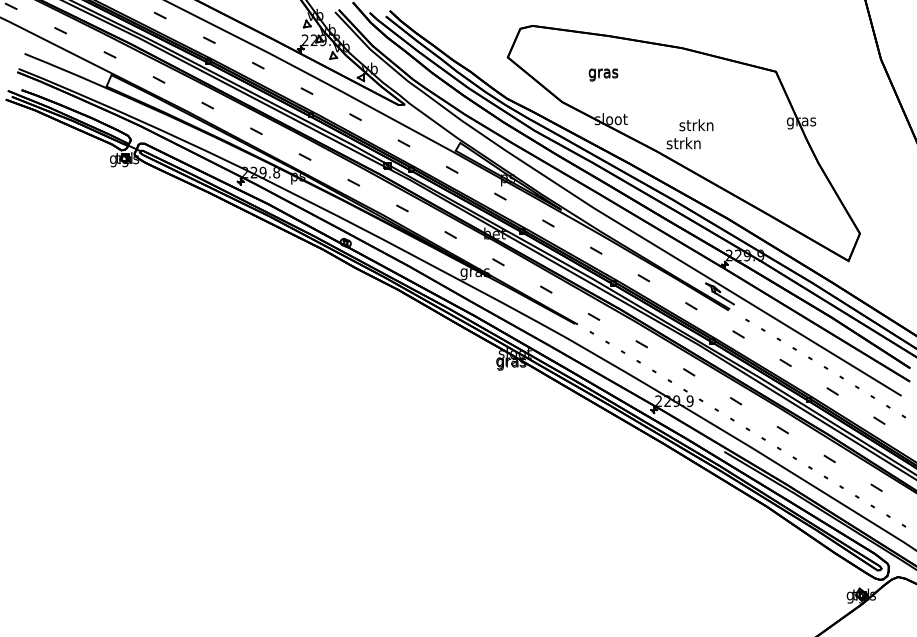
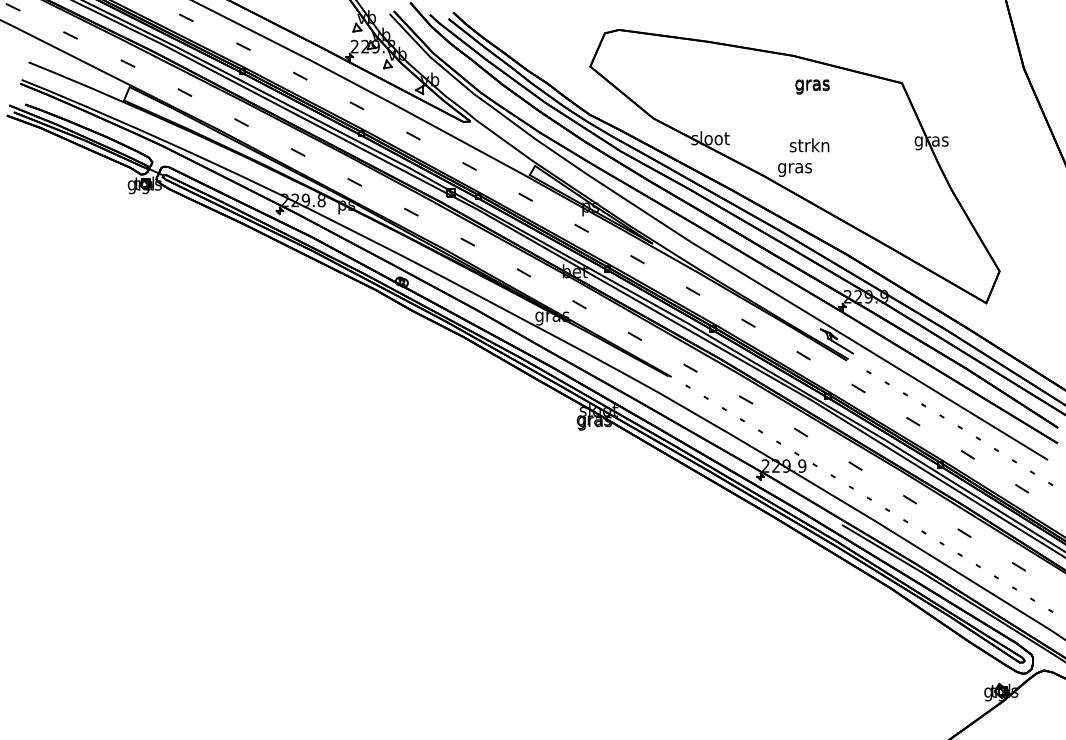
text: (603, 74) -> (812, 86), moved
text: (683, 144) -> (794, 167), strkn -> gras

